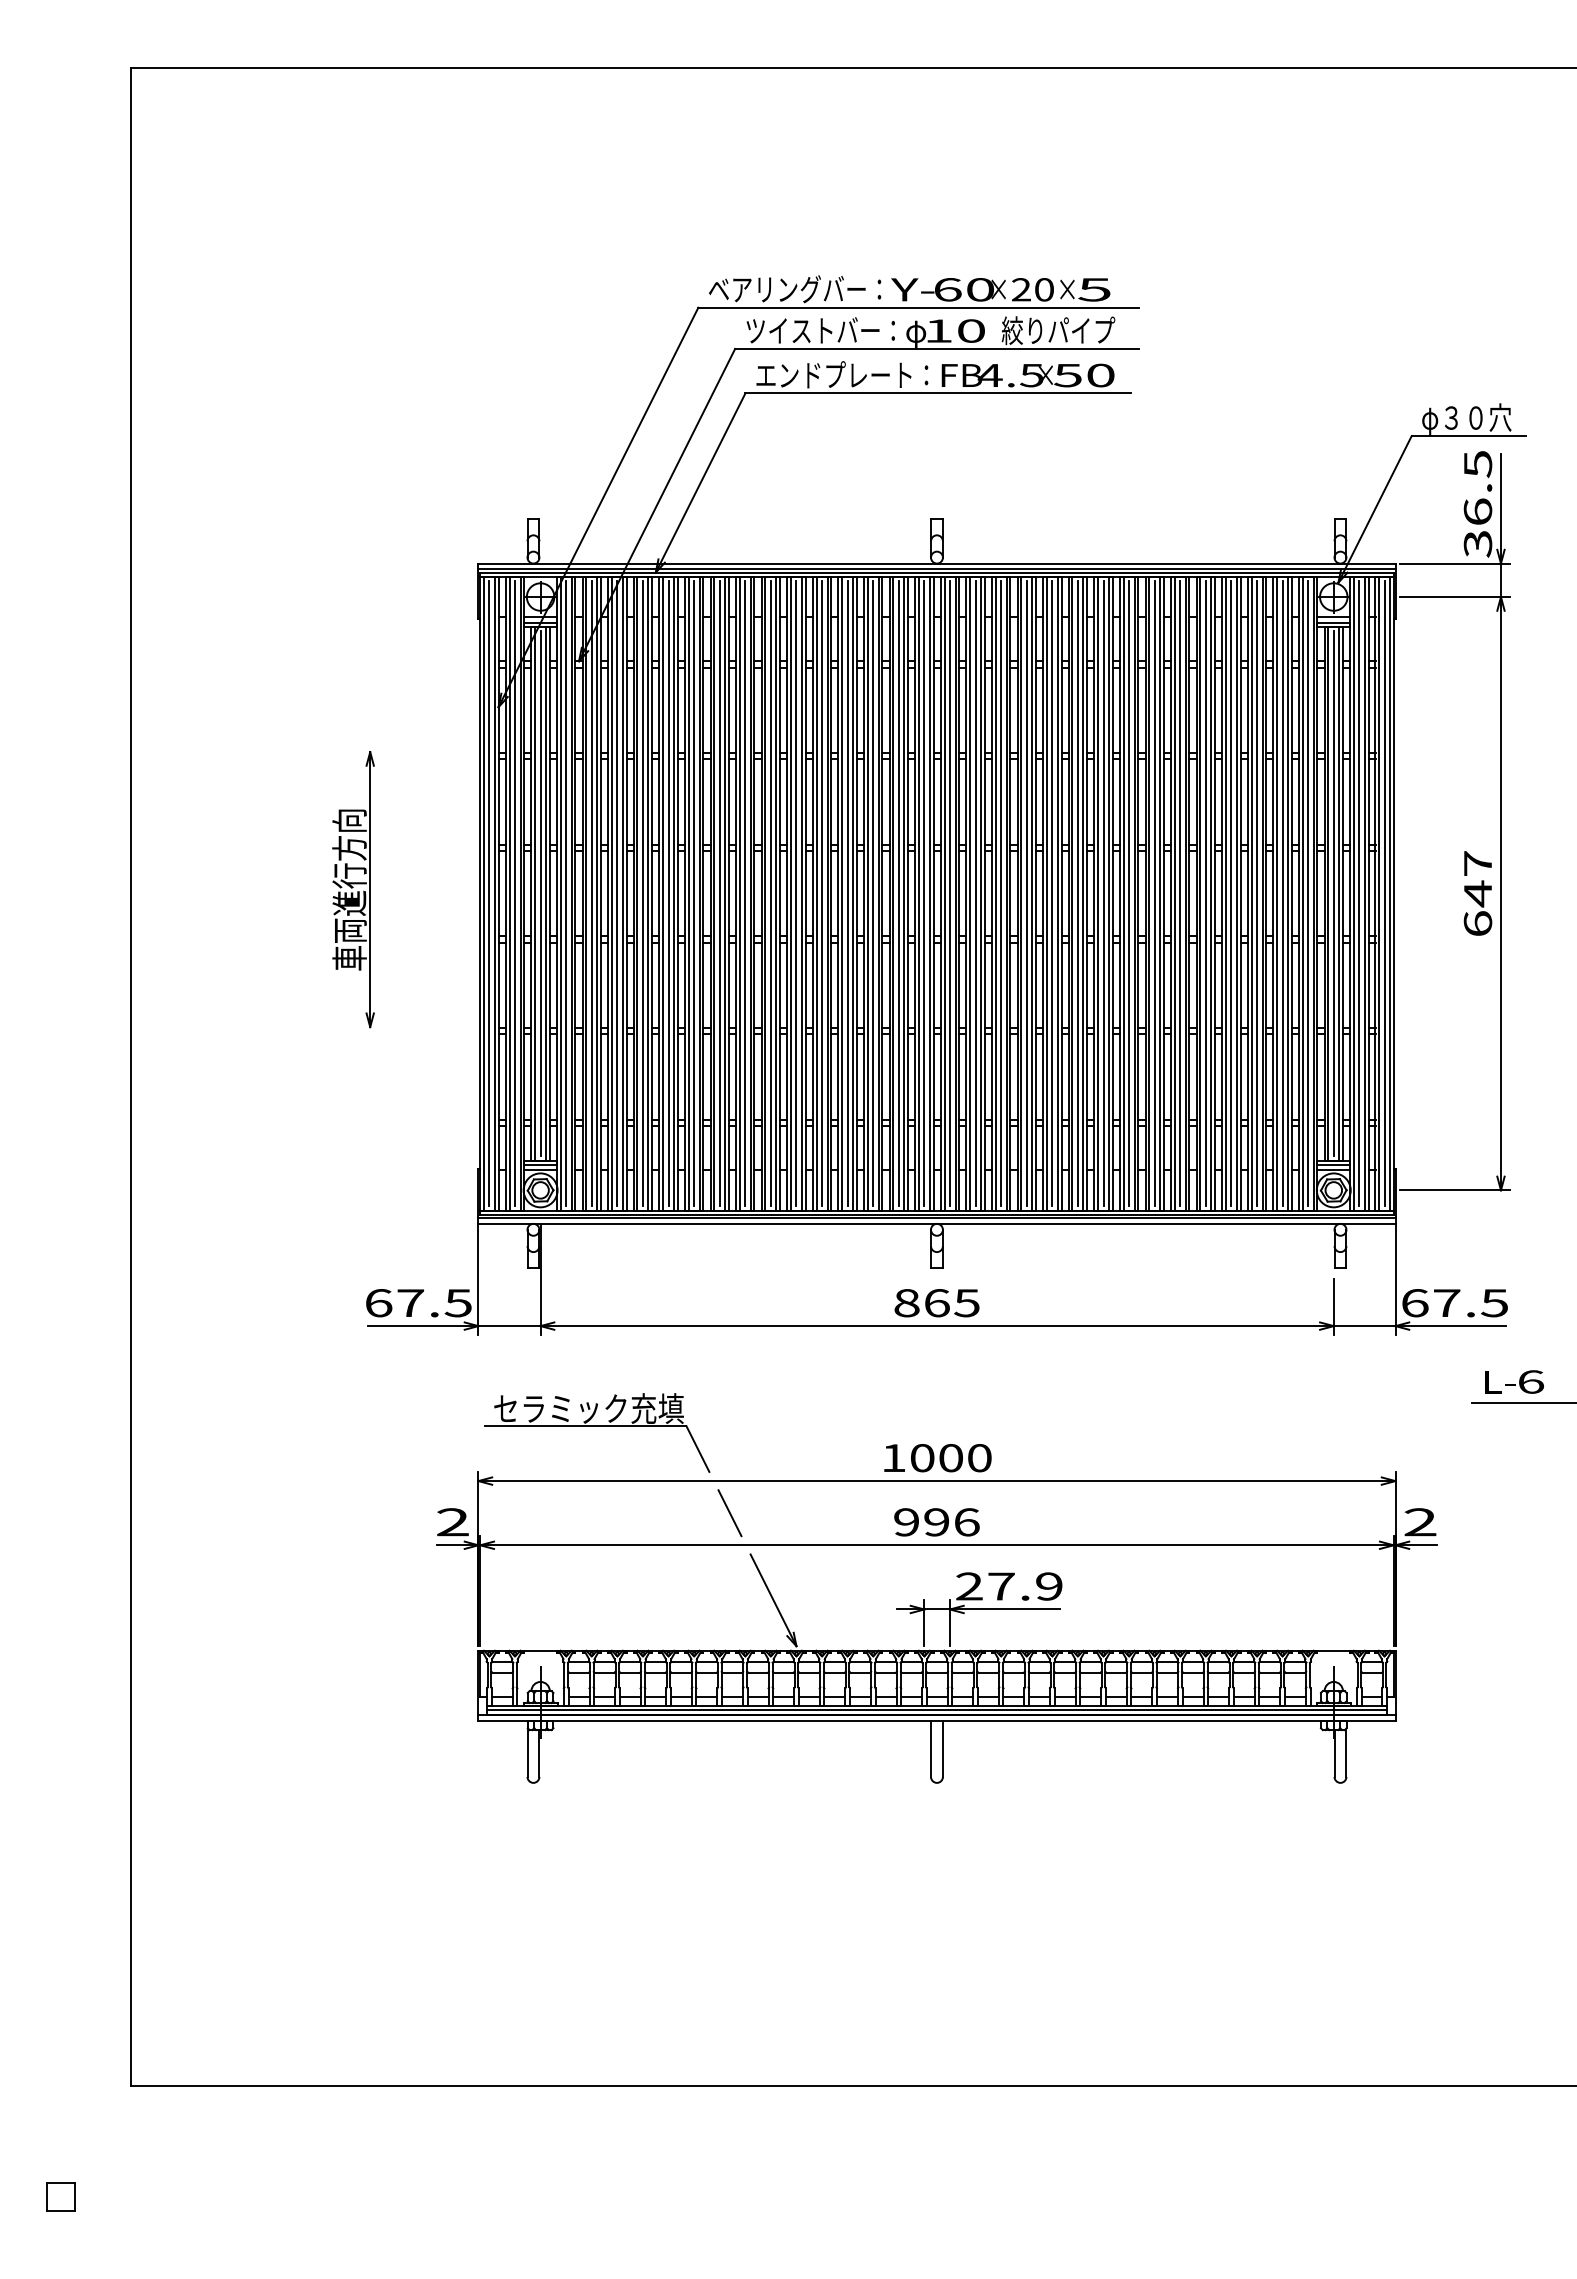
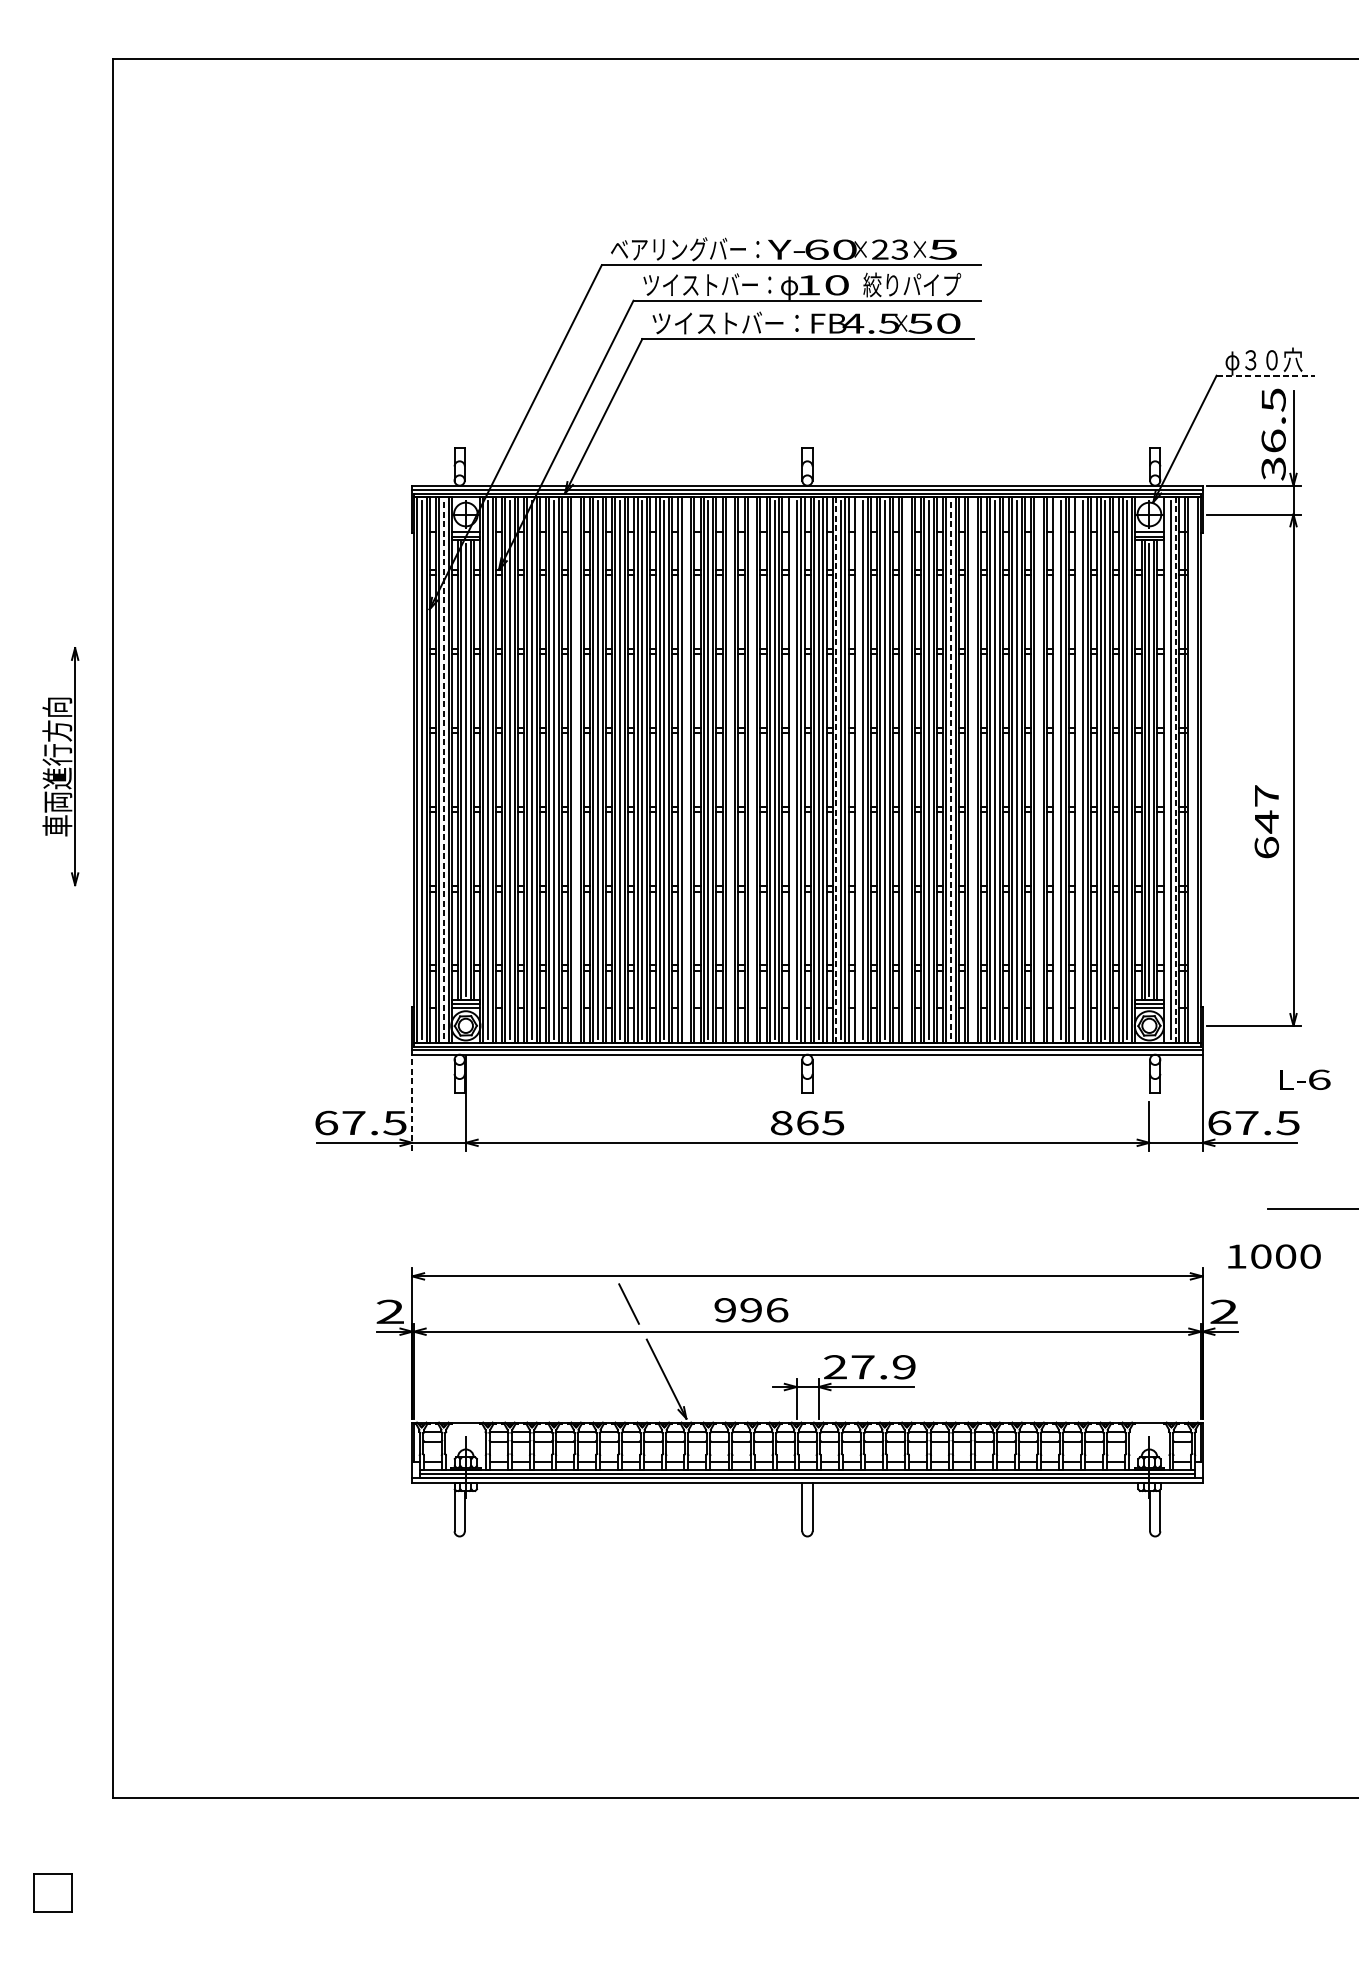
text: (1043, 289) -> (899, 249), 20 -> 23
text: (842, 374) -> (726, 322), エンドプレート： -> ツイストバー：
line: (1469, 436) -> (1266, 376), solid -> dashed
part: (353, 889) -> (60, 766), moved
line: (515, 893) -> (444, 769), solid -> dashed
line: (668, 893) -> (576, 769), removed
line: (796, 893) -> (686, 769), removed
line: (847, 893) -> (730, 769), removed
line: (873, 893) -> (752, 769), removed
line: (918, 893) -> (791, 769), removed
line: (970, 893) -> (836, 769), solid -> dashed
line: (995, 893) -> (857, 769), removed
line: (1052, 893) -> (907, 769), removed
line: (1103, 893) -> (950, 769), solid -> dashed
line: (1129, 893) -> (973, 769), removed
line: (1205, 893) -> (1038, 769), removed
line: (1225, 893) -> (1056, 769), removed
line: (1251, 893) -> (1078, 769), removed
line: (1353, 893) -> (1166, 769), removed
line: (1364, 893) -> (1175, 769), solid -> dashed
line: (1384, 893) -> (1193, 769), removed
text: (1477, 893) -> (1266, 821), moved
line: (478, 1279) -> (412, 1102), solid -> dashed
text: (1514, 1381) -> (1305, 1079), moved
part: (597, 1432) -> (514, 1234), removed
text: (937, 1458) -> (1274, 1256), moved
text: (936, 1522) -> (751, 1310), moved
part: (60, 2196) -> (52, 1892), size x1.6

